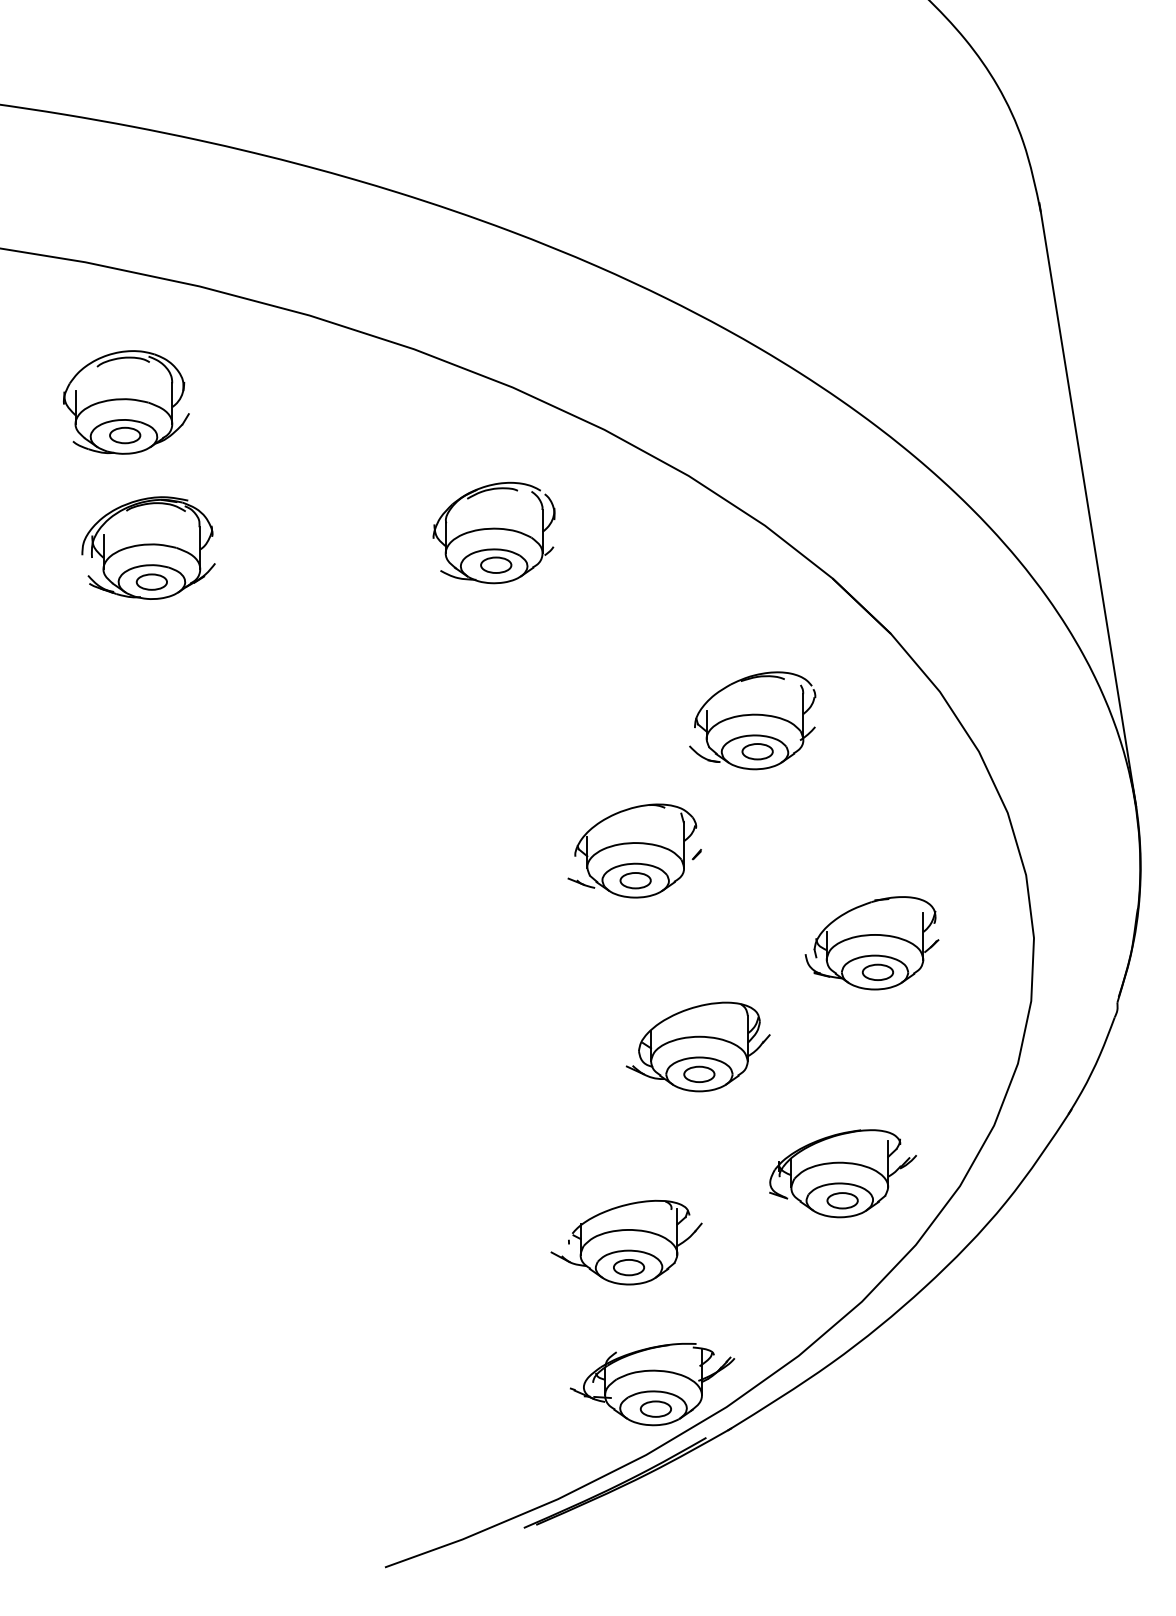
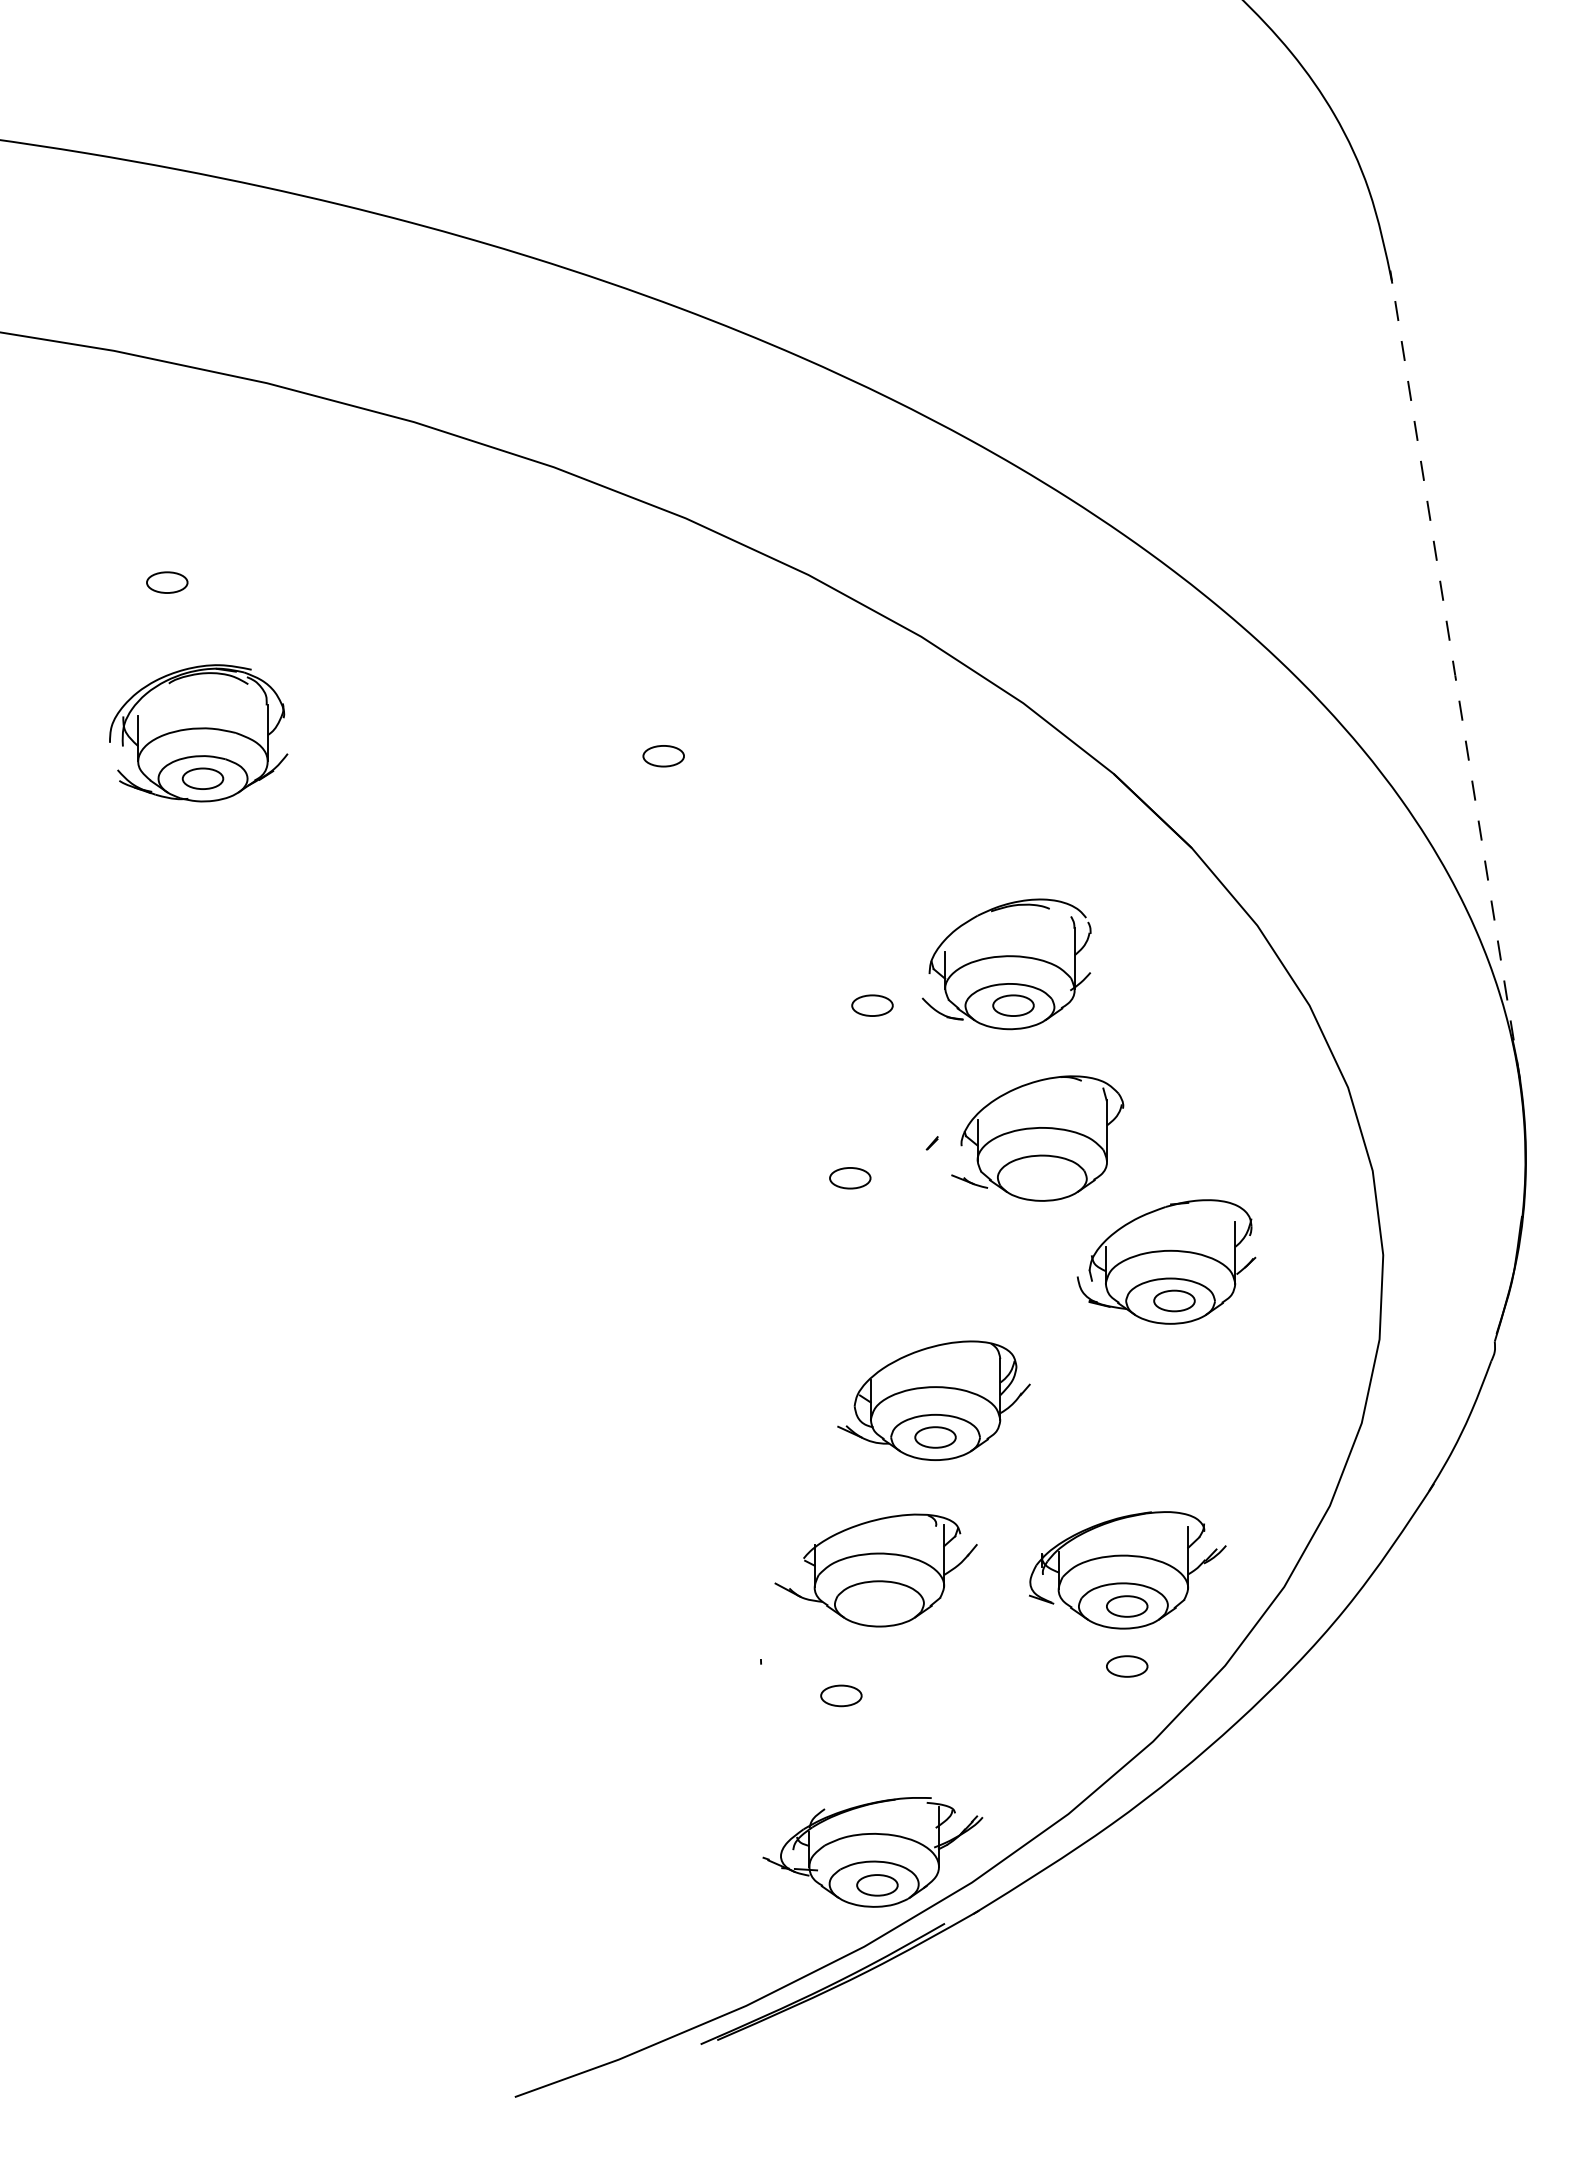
part: (126, 402) -> (168, 538), removed
line: (1088, 504) -> (1455, 675), solid -> dashed
part: (493, 533) -> (660, 713), removed
part: (652, 751) -> (872, 1005), added
part: (632, 850) -> (1037, 1138), moved
part: (626, 1242) -> (875, 1570), moved
part: (842, 1245) -> (1127, 1666), added

